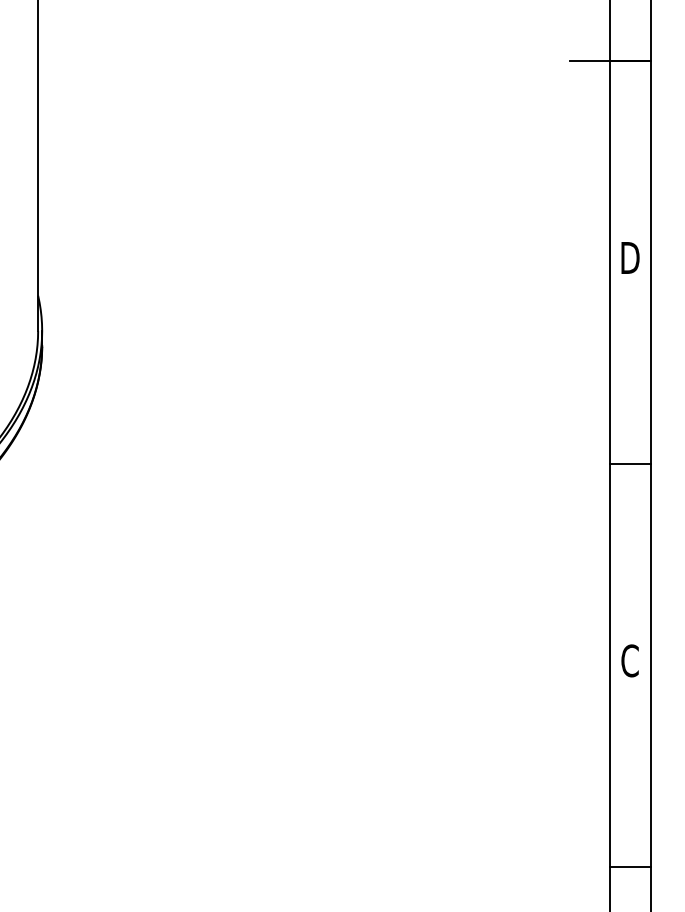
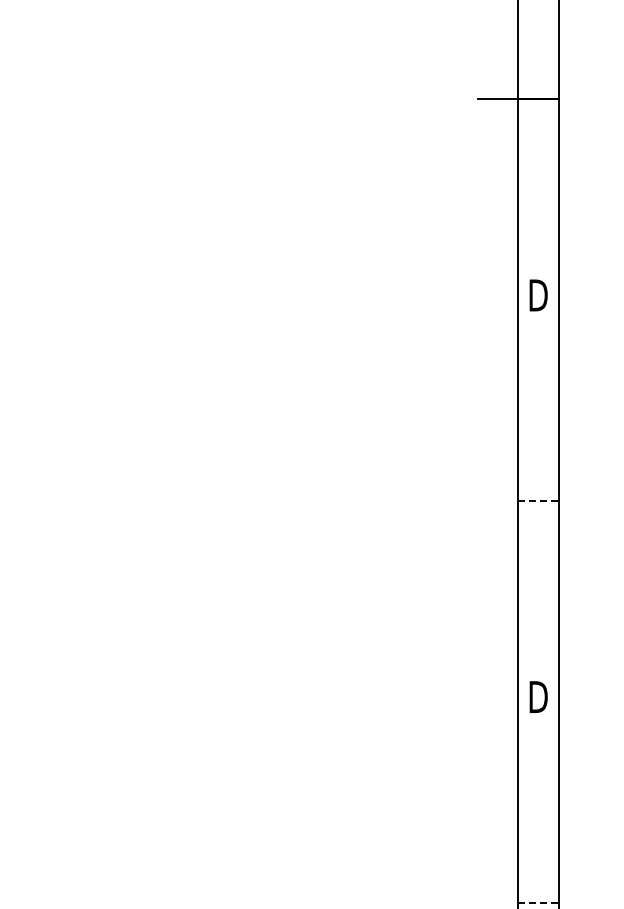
line: (630, 464) -> (538, 501), solid -> dashed
text: (630, 660) -> (538, 696), C -> D
line: (630, 867) -> (538, 903), solid -> dashed

